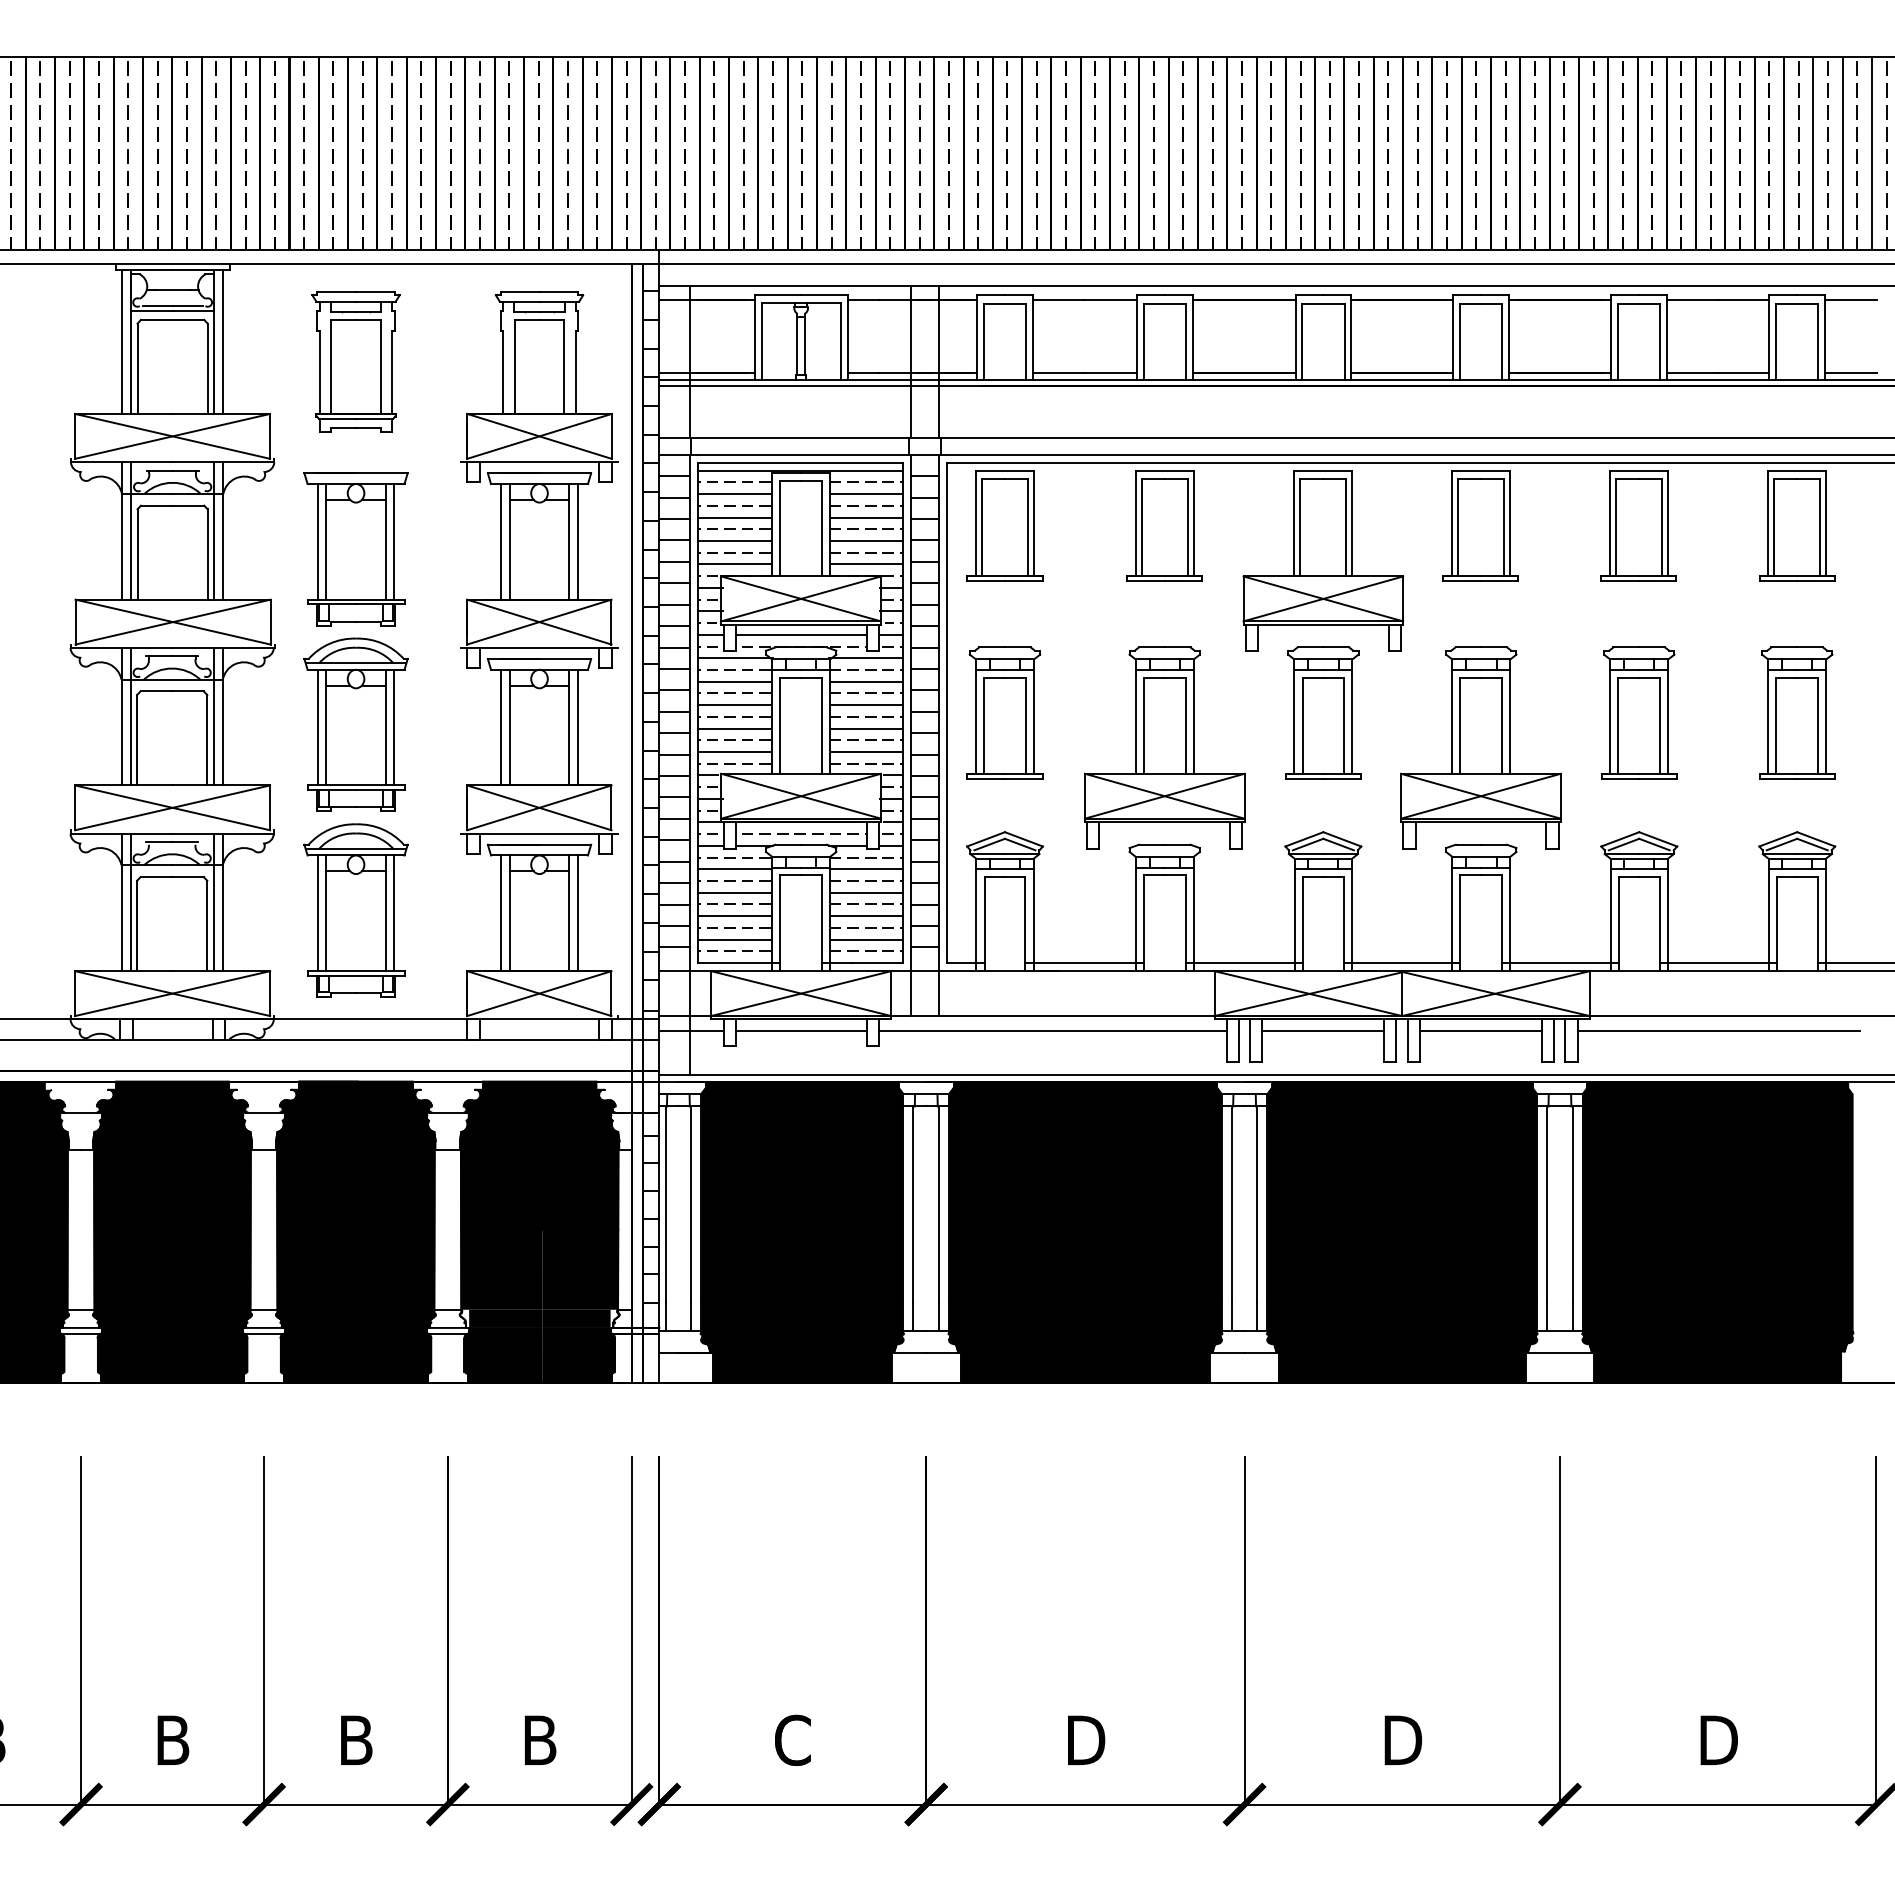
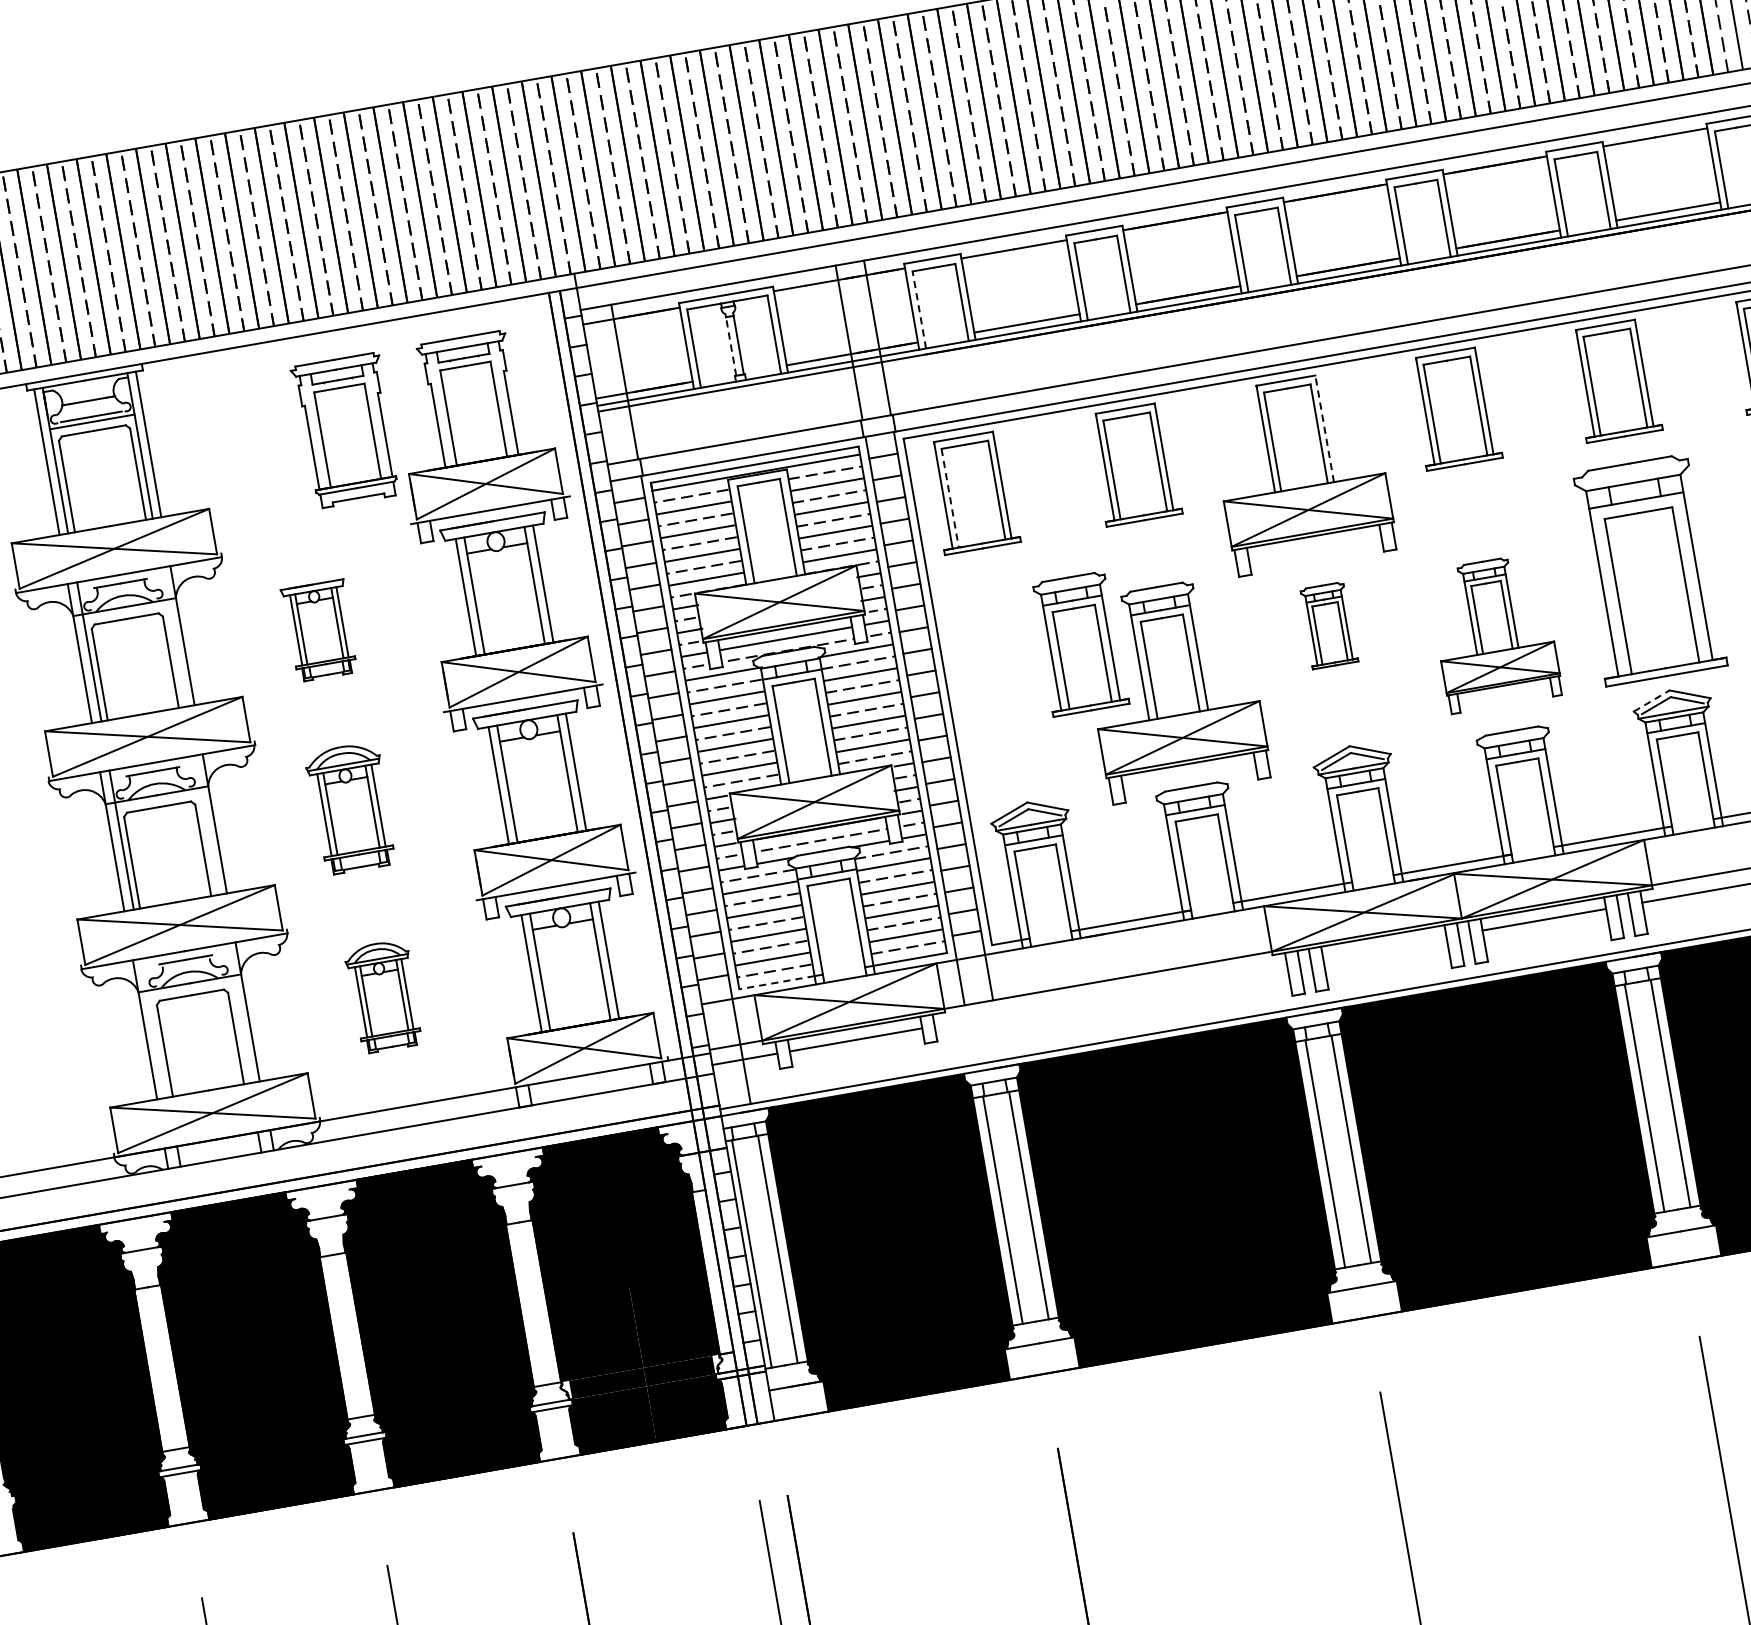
line: (983, 341) -> (918, 309), solid -> dashed
line: (797, 345) -> (731, 346), solid -> dashed
part: (355, 361) -> (346, 430), moved
line: (1352, 523) -> (1324, 428), solid -> dashed
line: (981, 527) -> (949, 498), solid -> dashed
line: (213, 530) -> (172, 636), removed
part: (355, 549) -> (319, 631), size x0.6
part: (1004, 712) -> (1079, 643), moved
part: (1323, 712) -> (1328, 625), size x0.6
part: (1639, 712) -> (1648, 569), size x1.6
line: (213, 716) -> (205, 825), removed
part: (355, 724) -> (350, 808), size x0.7
part: (1480, 747) -> (1493, 632), size x0.7
line: (1620, 839) -> (1651, 701), solid -> dashed
line: (130, 902) -> (154, 1028), removed
line: (213, 902) -> (238, 1013), removed
part: (355, 910) -> (383, 996), size x0.6
line: (734, 962) -> (776, 982), solid -> dashed
line: (1052, 1031) -> (1110, 995), removed
line: (1323, 1031) -> (1385, 948), removed

